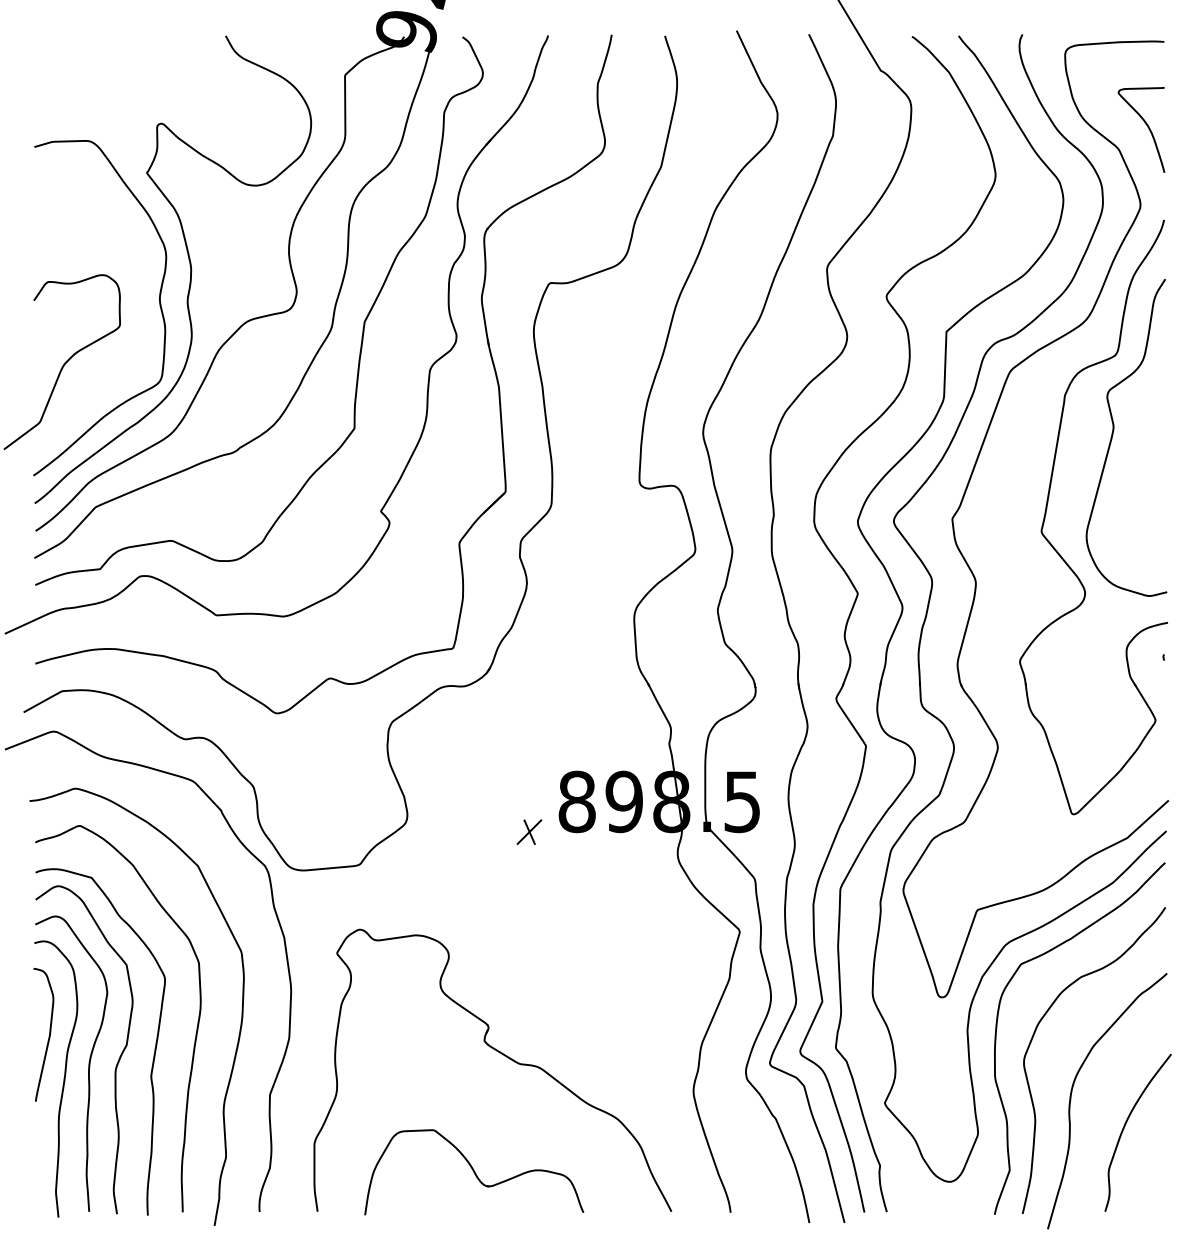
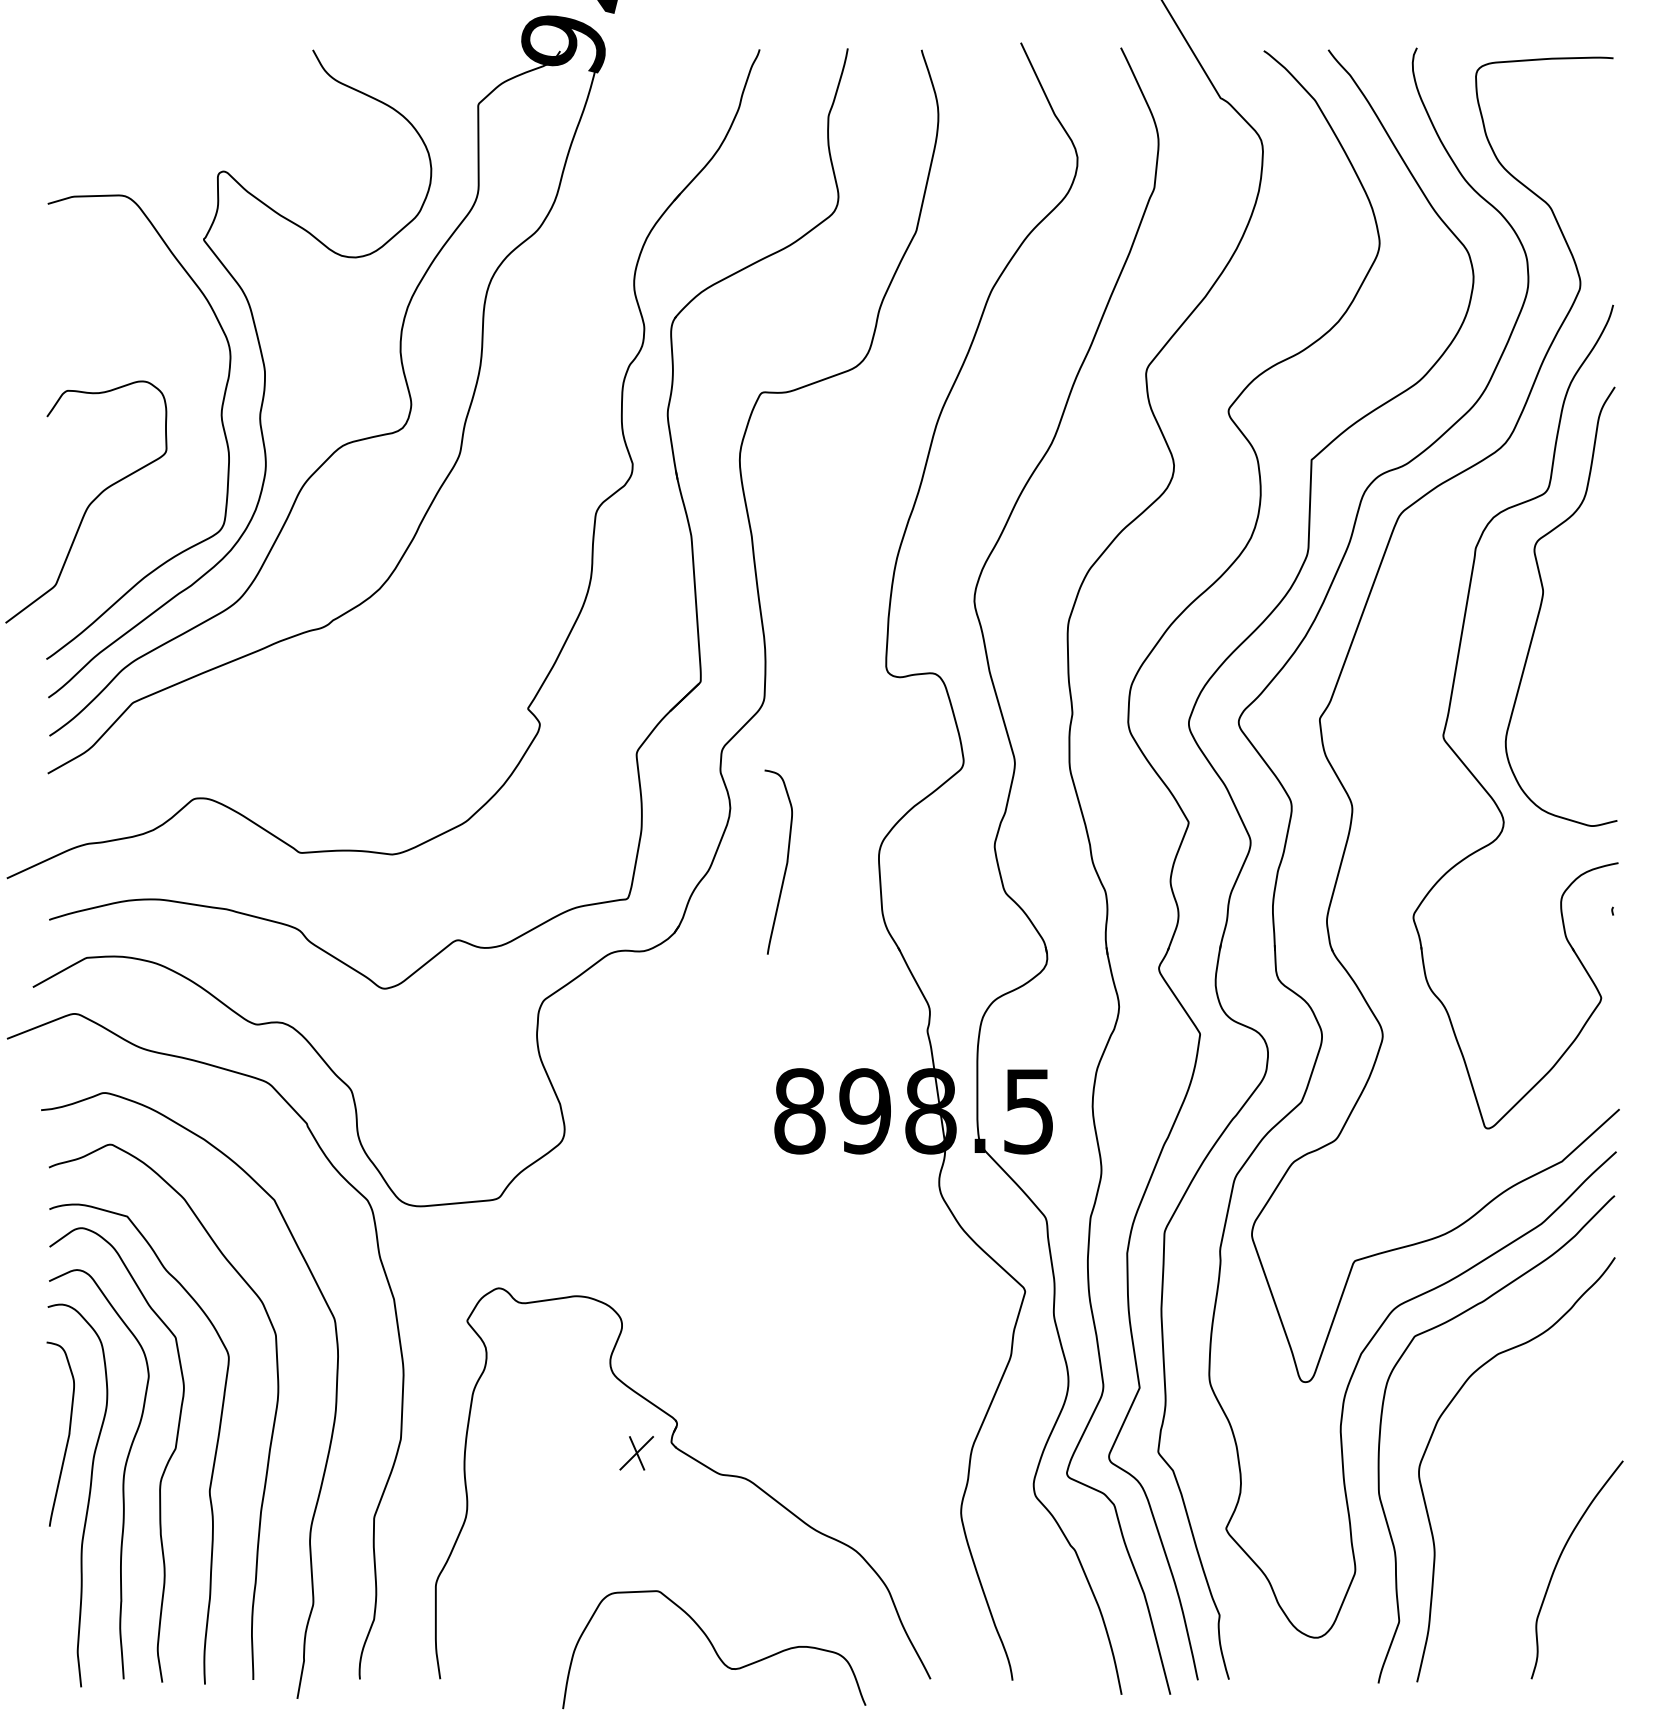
curve: (1147, 127) -> (1590, 176), removed
curve: (363, 325) -> (503, 451), removed
curve: (567, 621) -> (786, 861), added
part: (529, 832) -> (636, 1453), moved
curve: (1071, 1093) -> (1485, 1515), removed
part: (474, 1172) -> (714, 1649), moved

